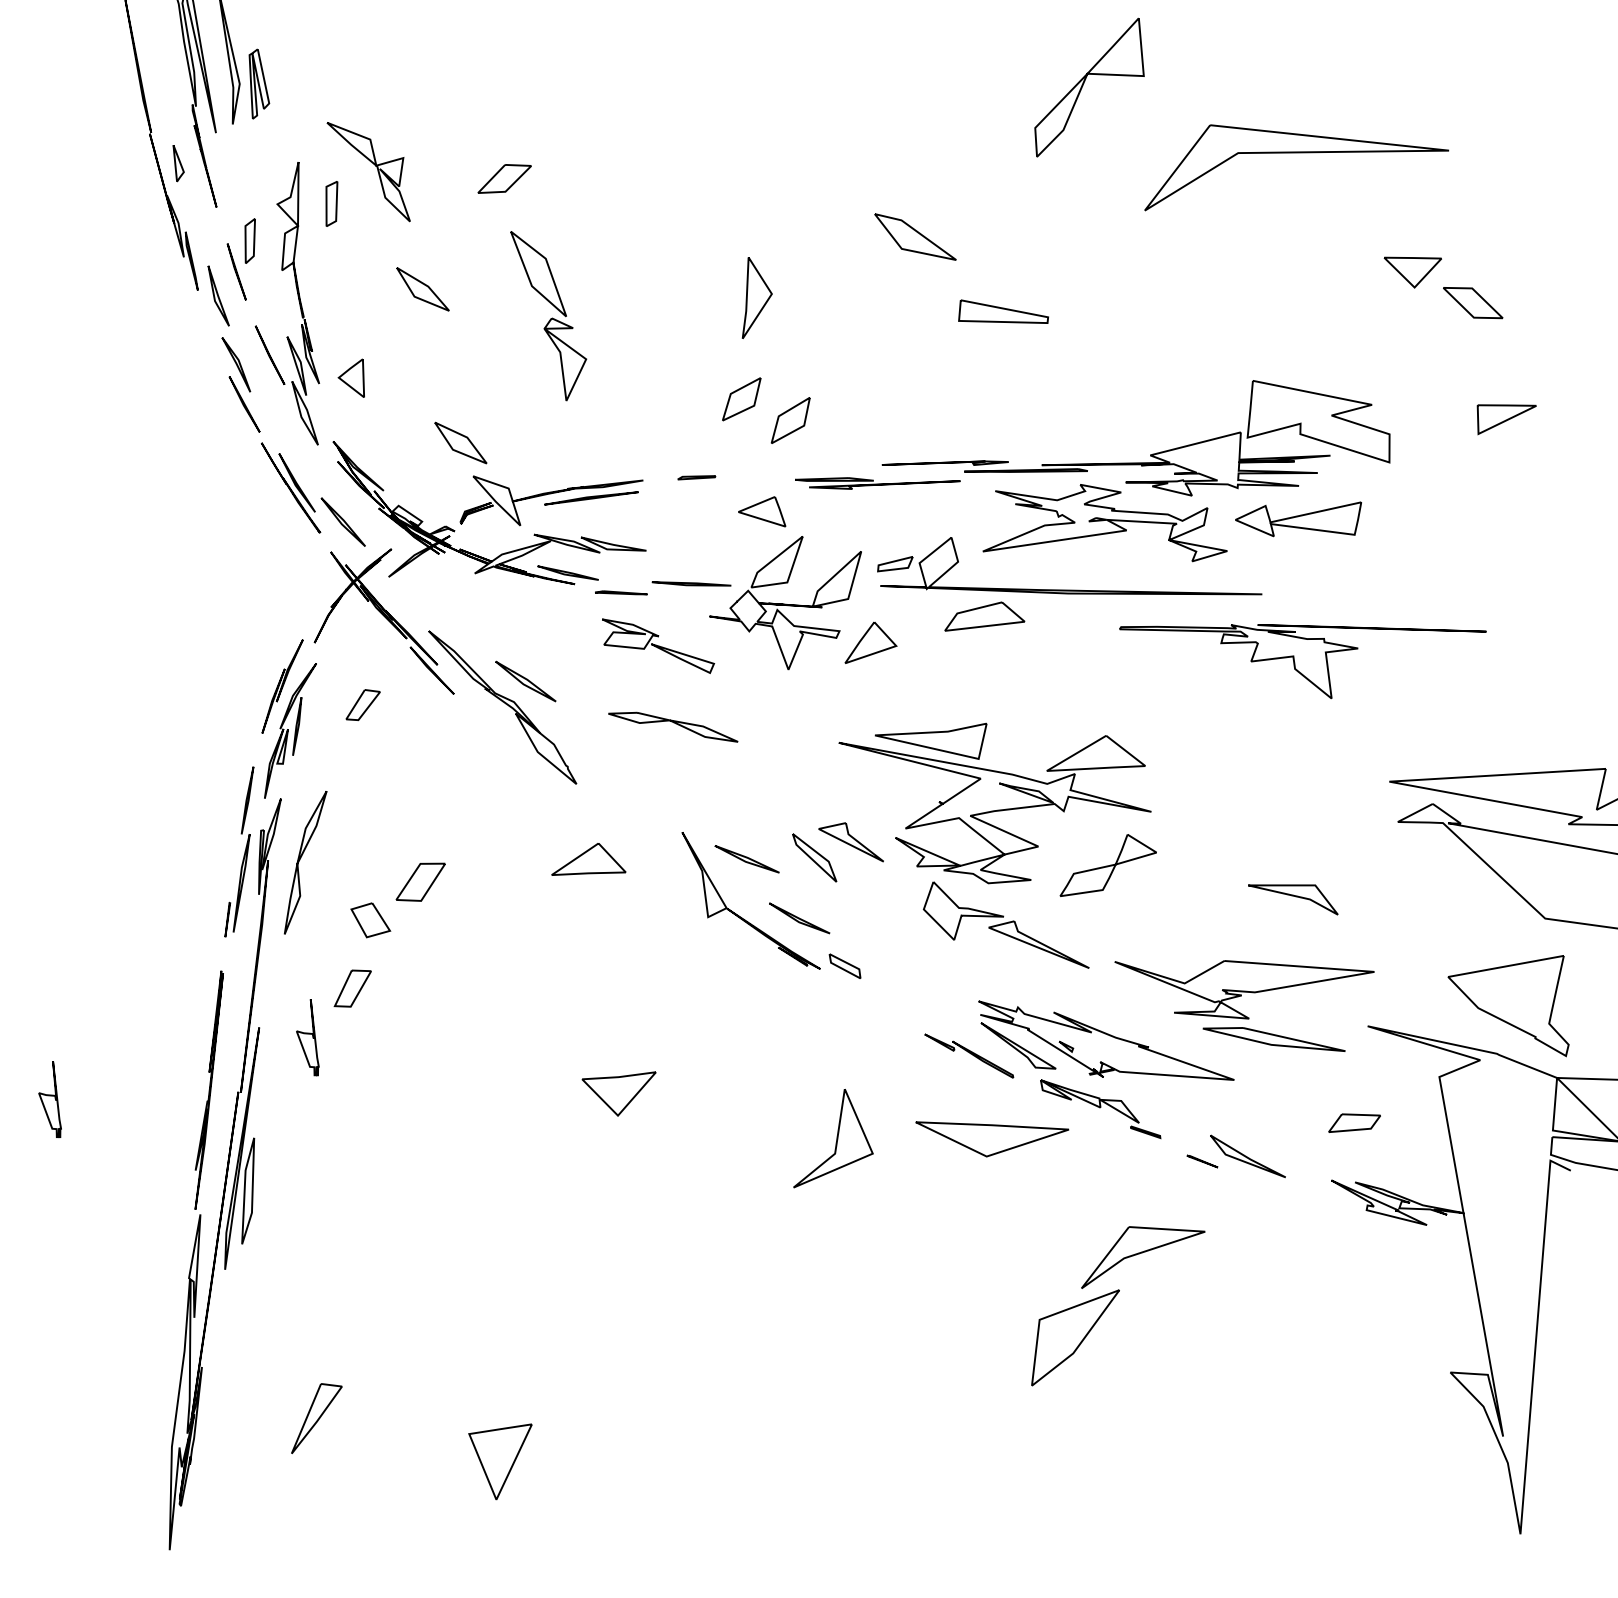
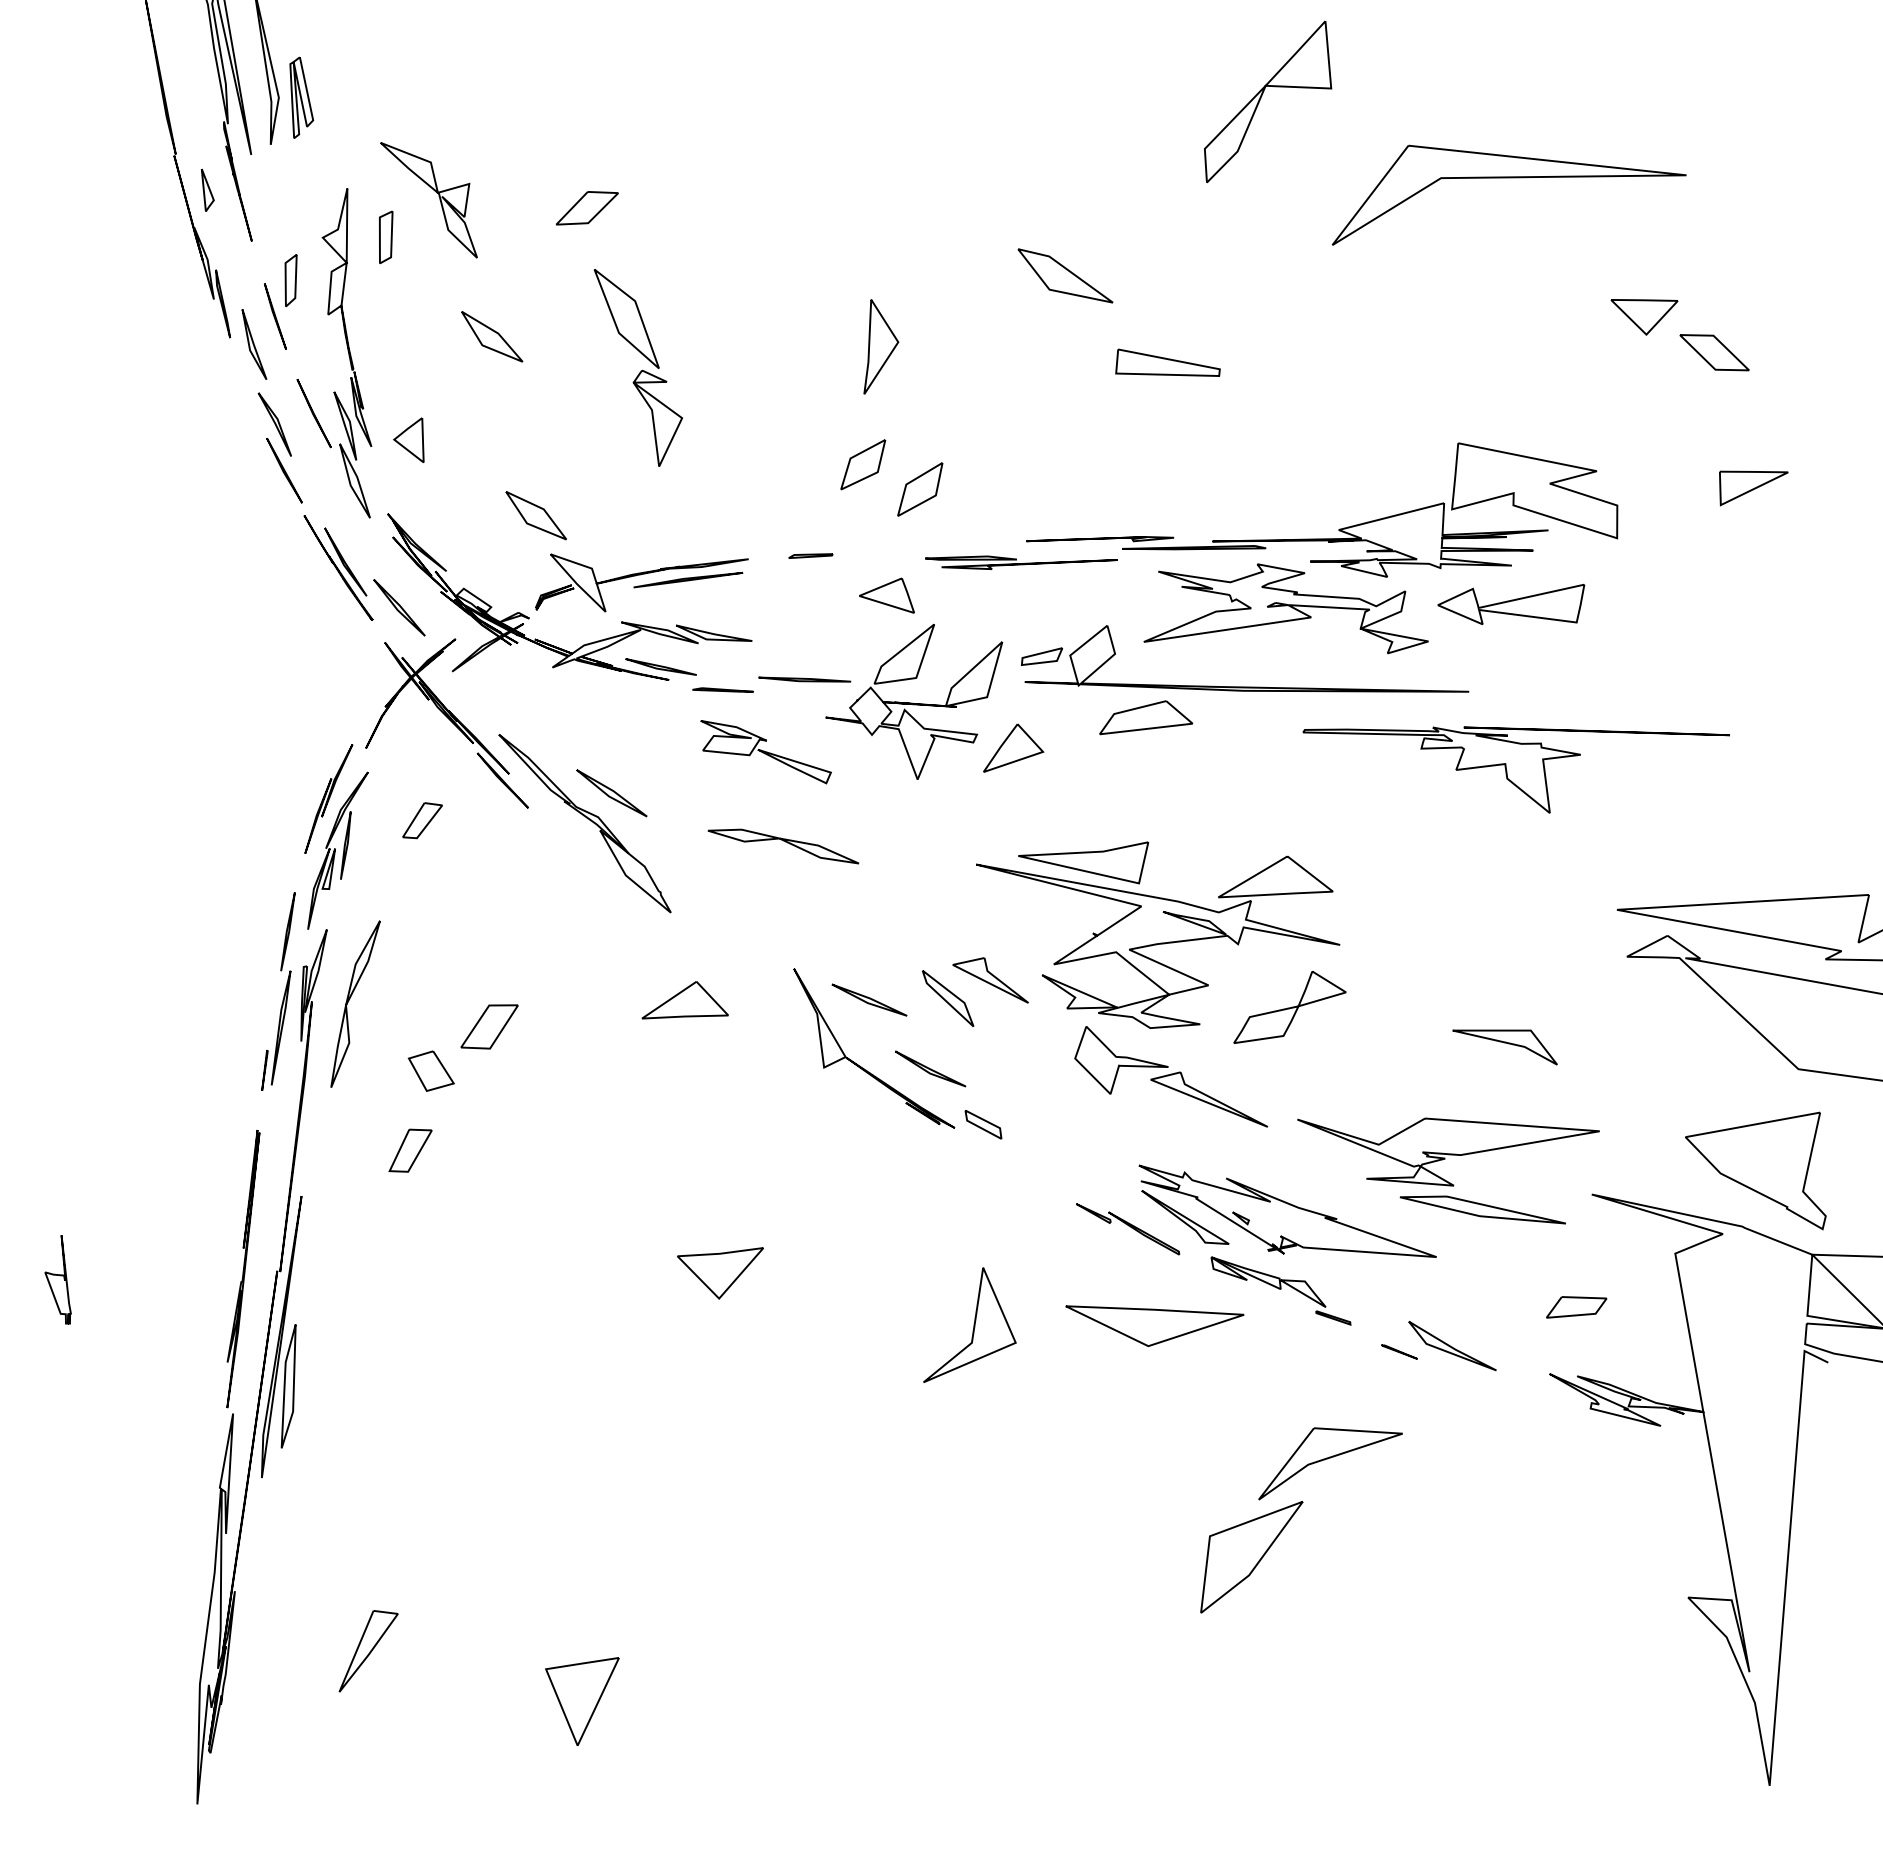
part: (307, 1037) -> (357, 1207), removed

